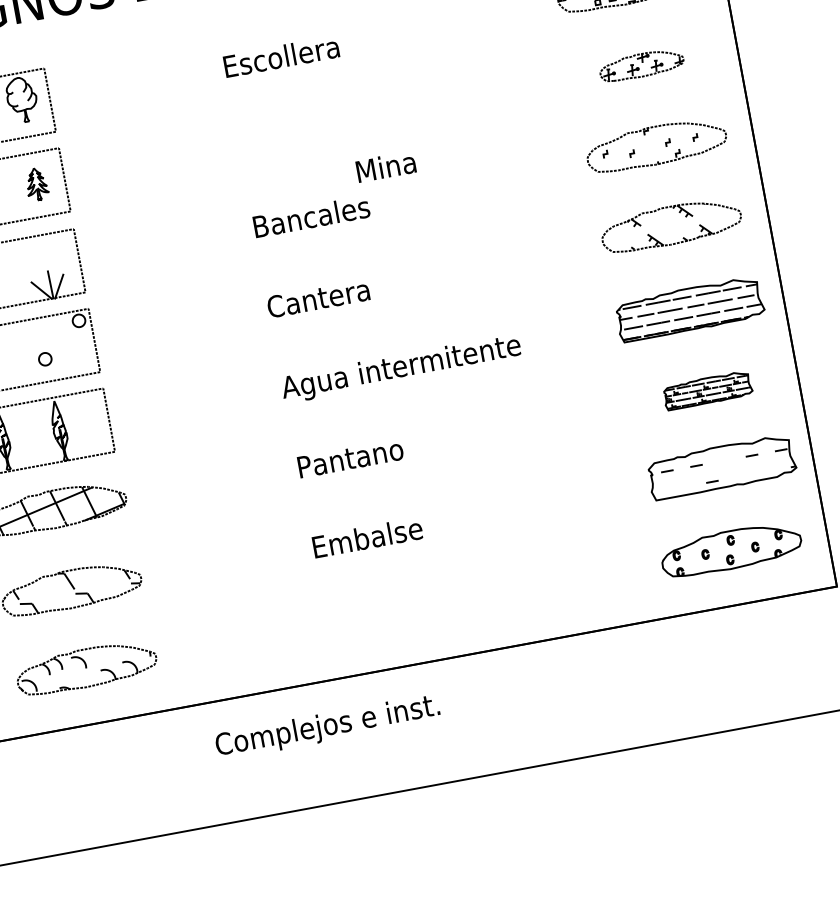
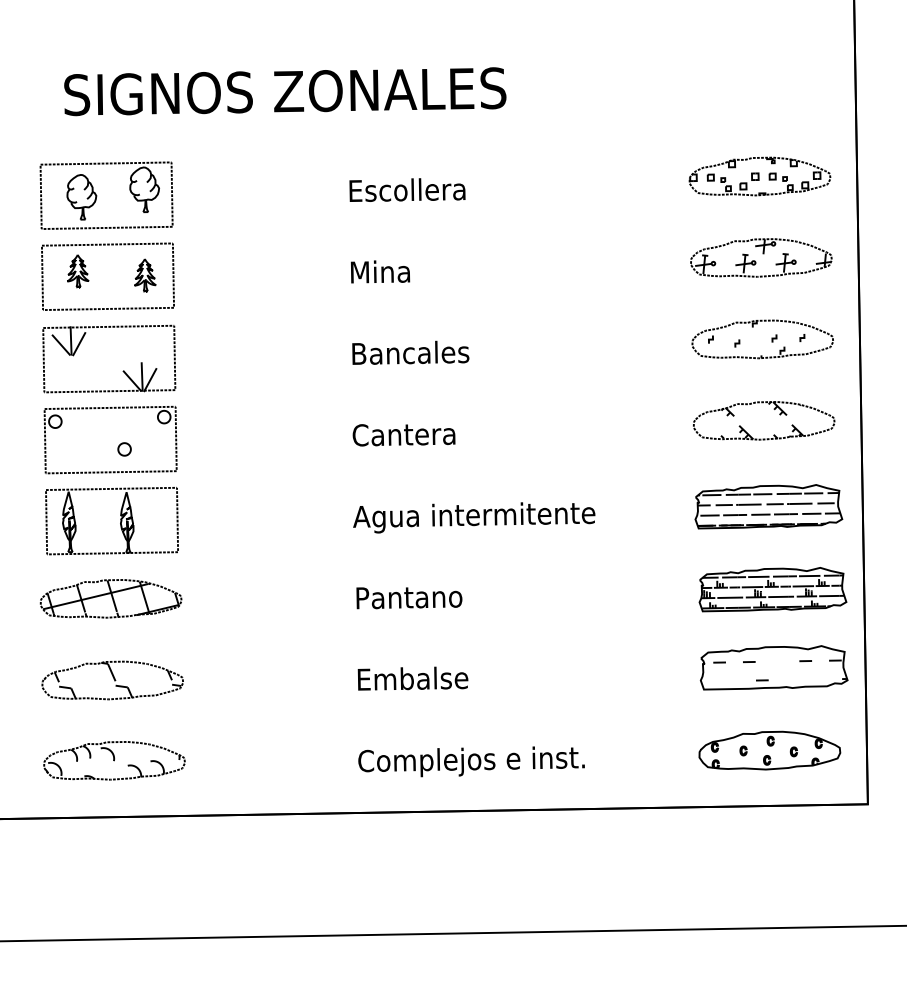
part: (641, 64) -> (761, 257), size x1.67
text: (386, 166) -> (380, 271), moved
part: (707, 390) -> (772, 589), size x1.67
text: (327, 726) -> (471, 761), moved

